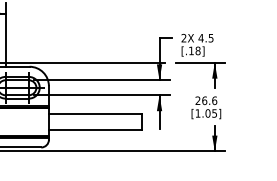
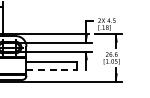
line: (96, 130) -> (52, 70), solid -> dashed

